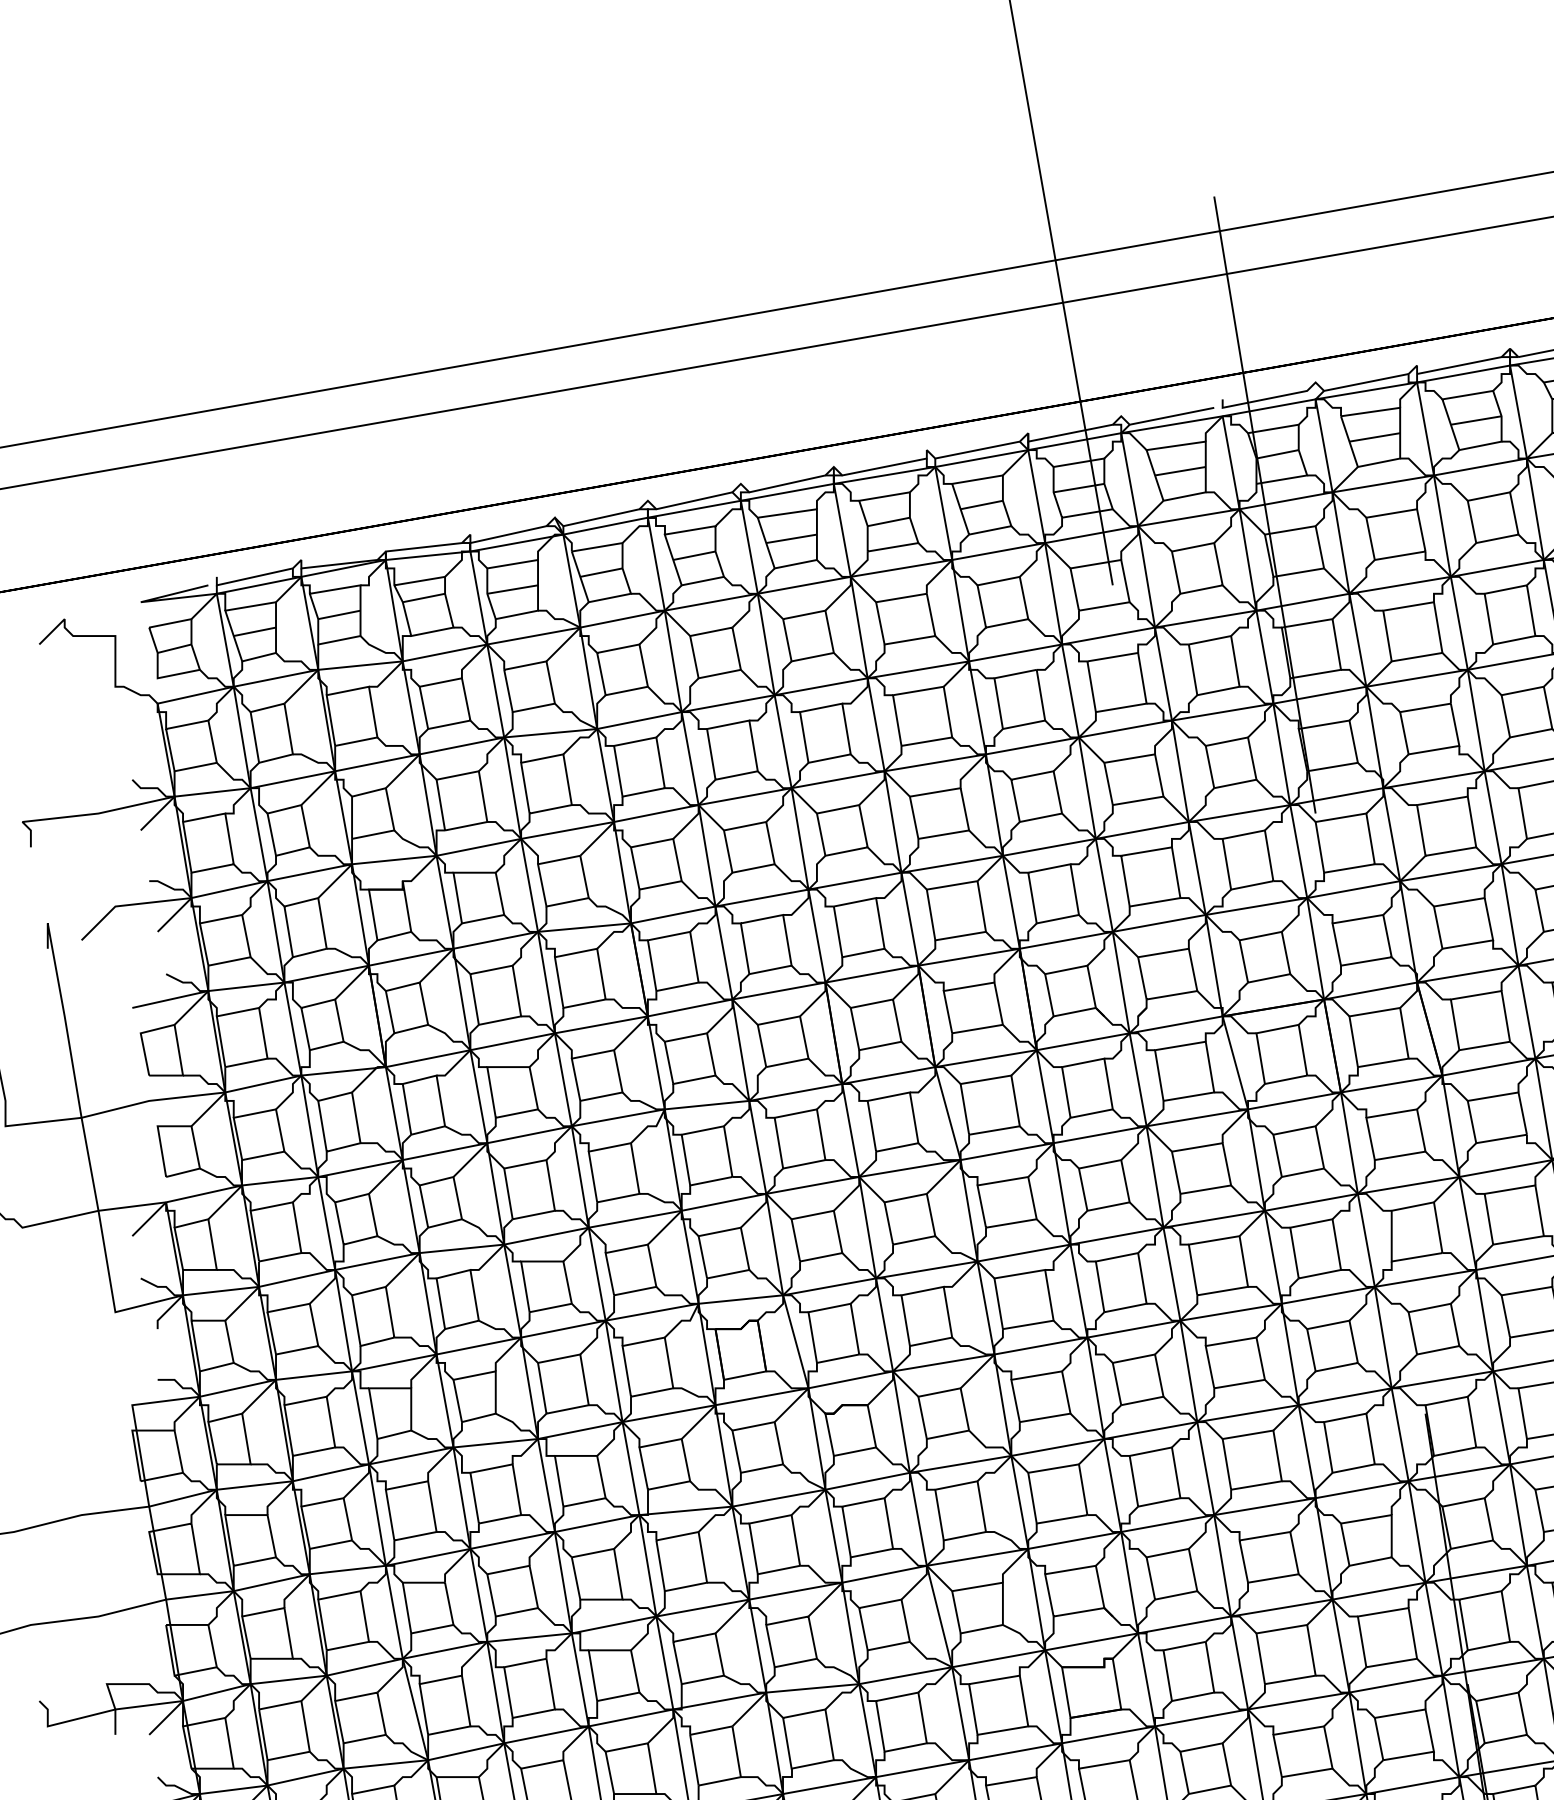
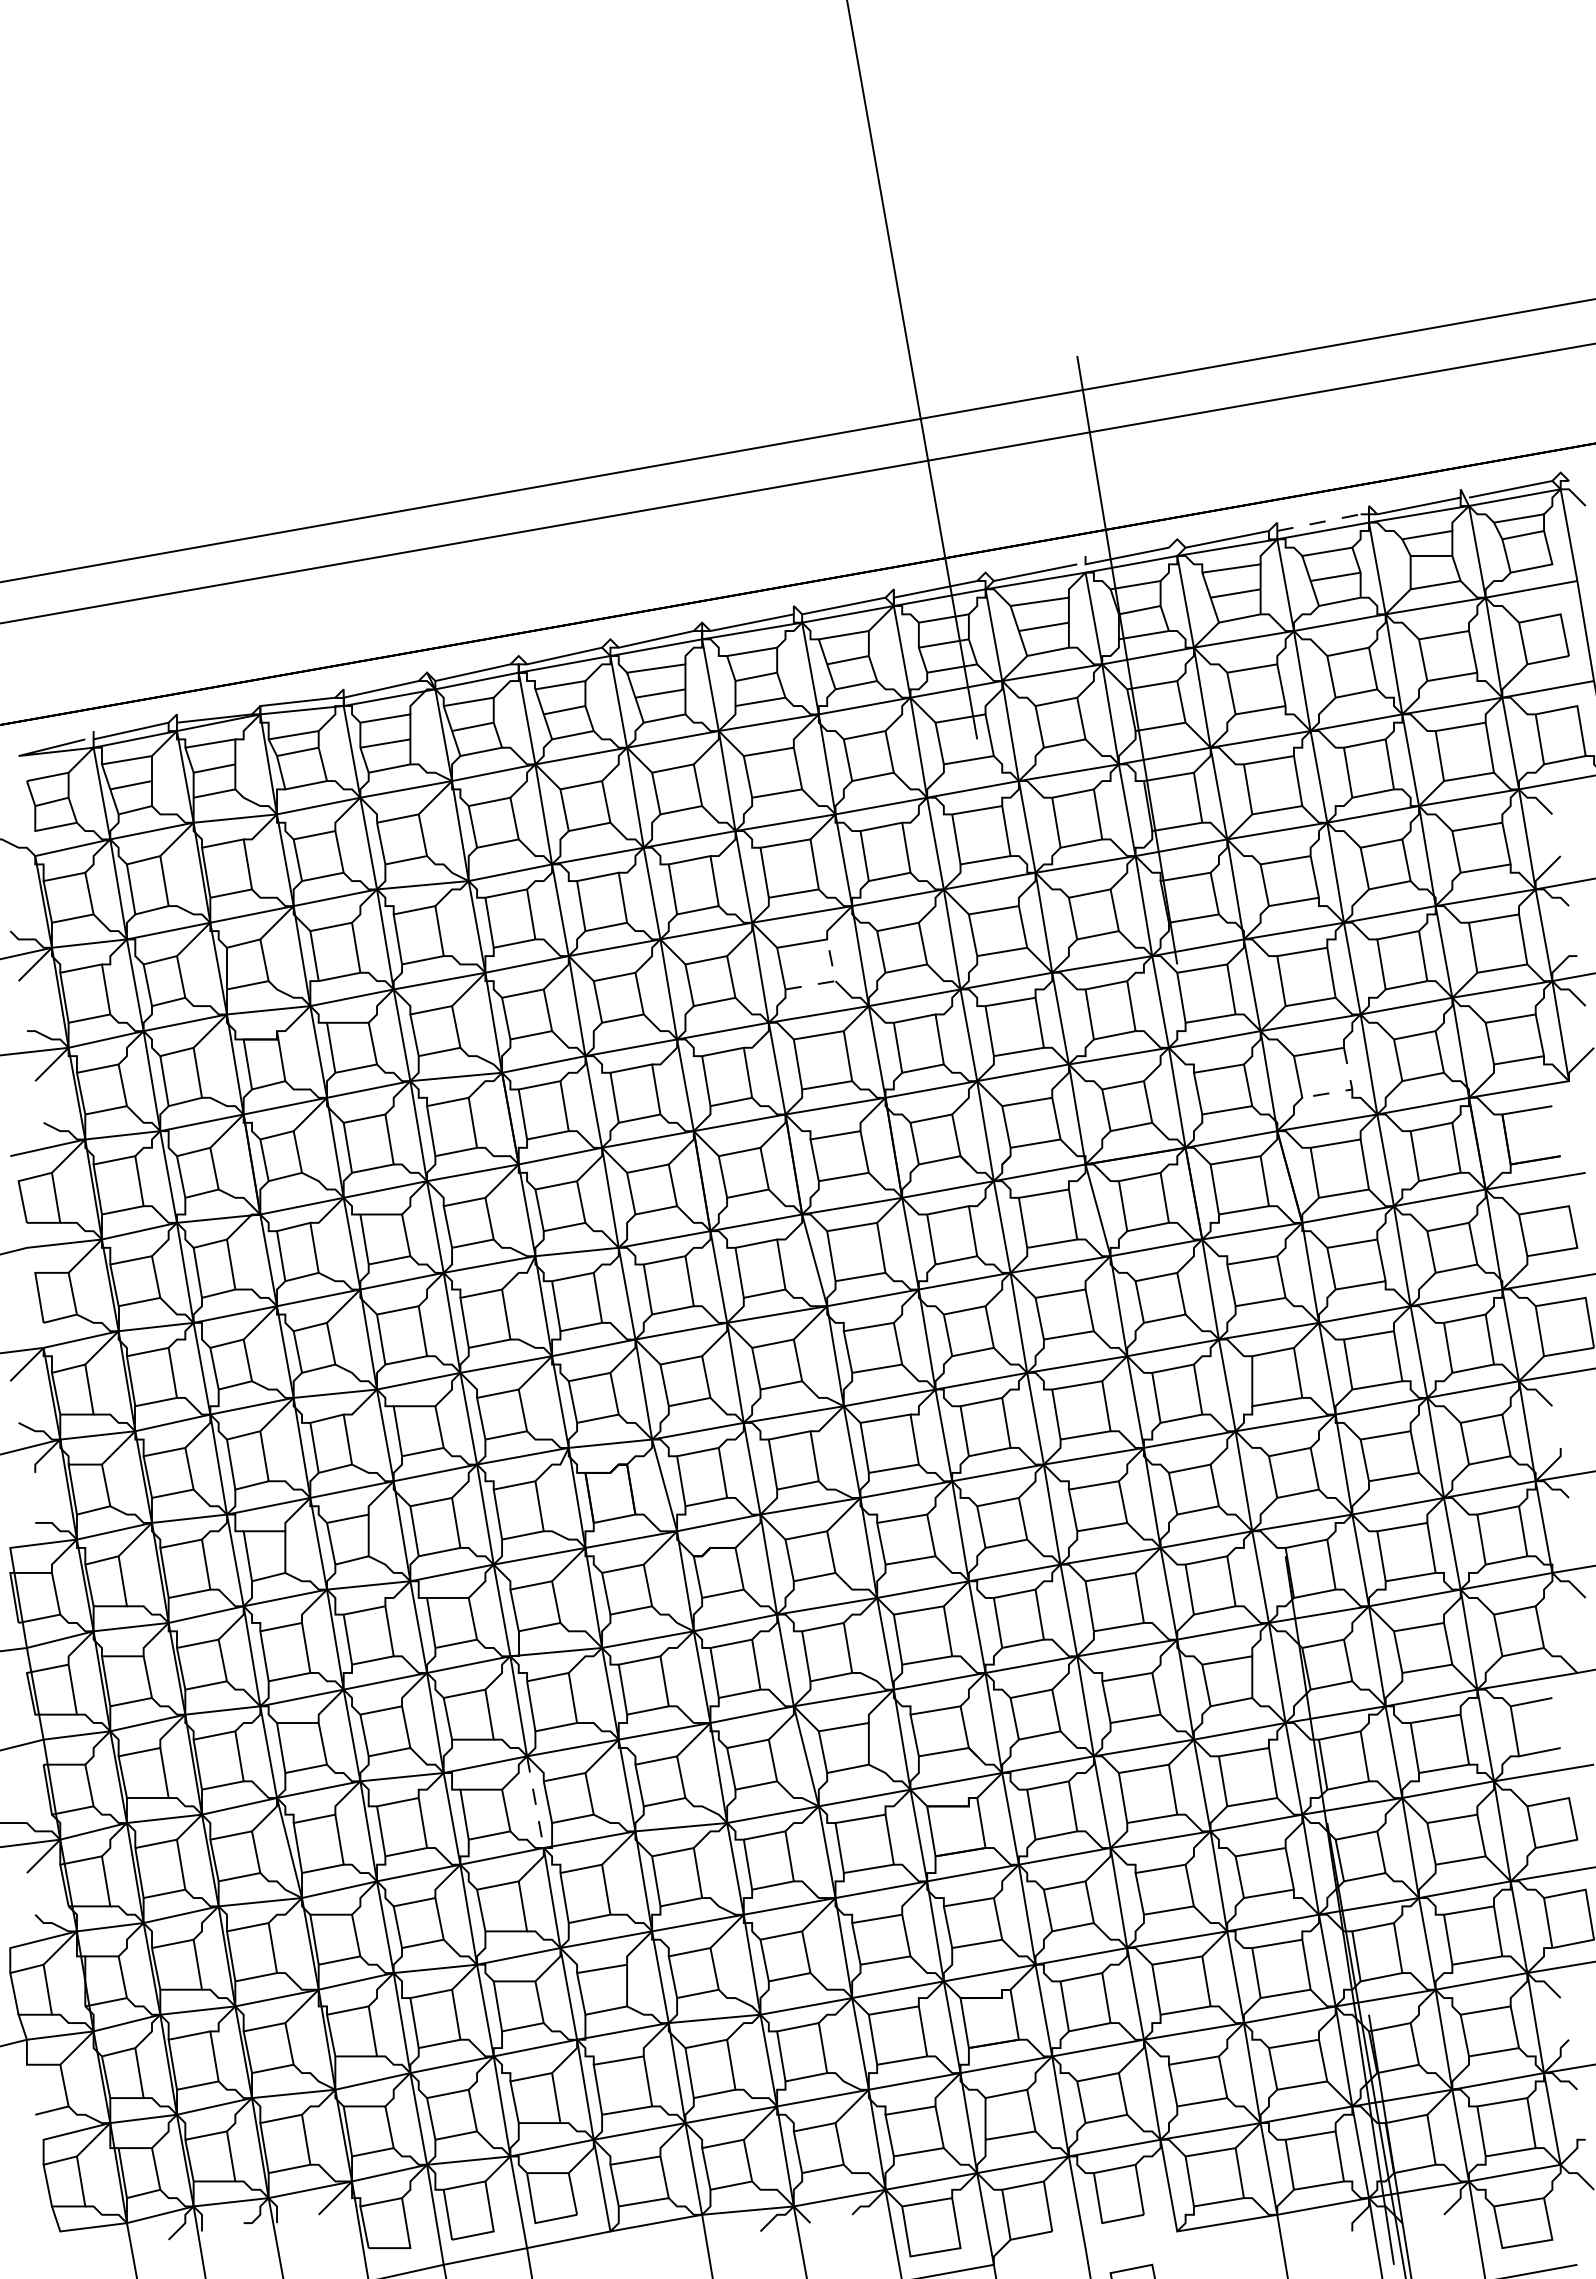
line: (1465, 364) -> (1325, 521), solid -> dashed
line: (966, 830) -> (832, 981), solid -> dashed
line: (1489, 941) -> (1348, 1090), solid -> dashed
line: (664, 1663) -> (535, 1802), solid -> dashed

